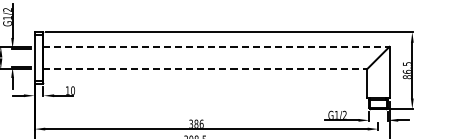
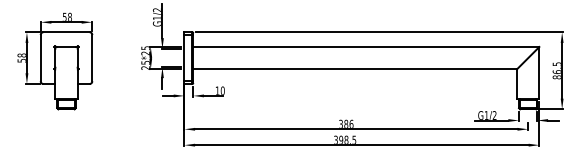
line: (216, 47) -> (366, 47), dashed -> solid
line: (205, 69) -> (355, 69), dashed -> solid

